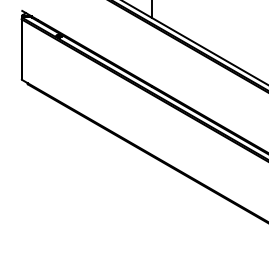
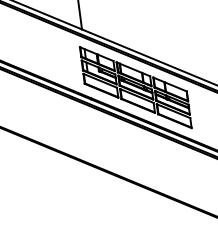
part: (196, 81) -> (135, 87), added

